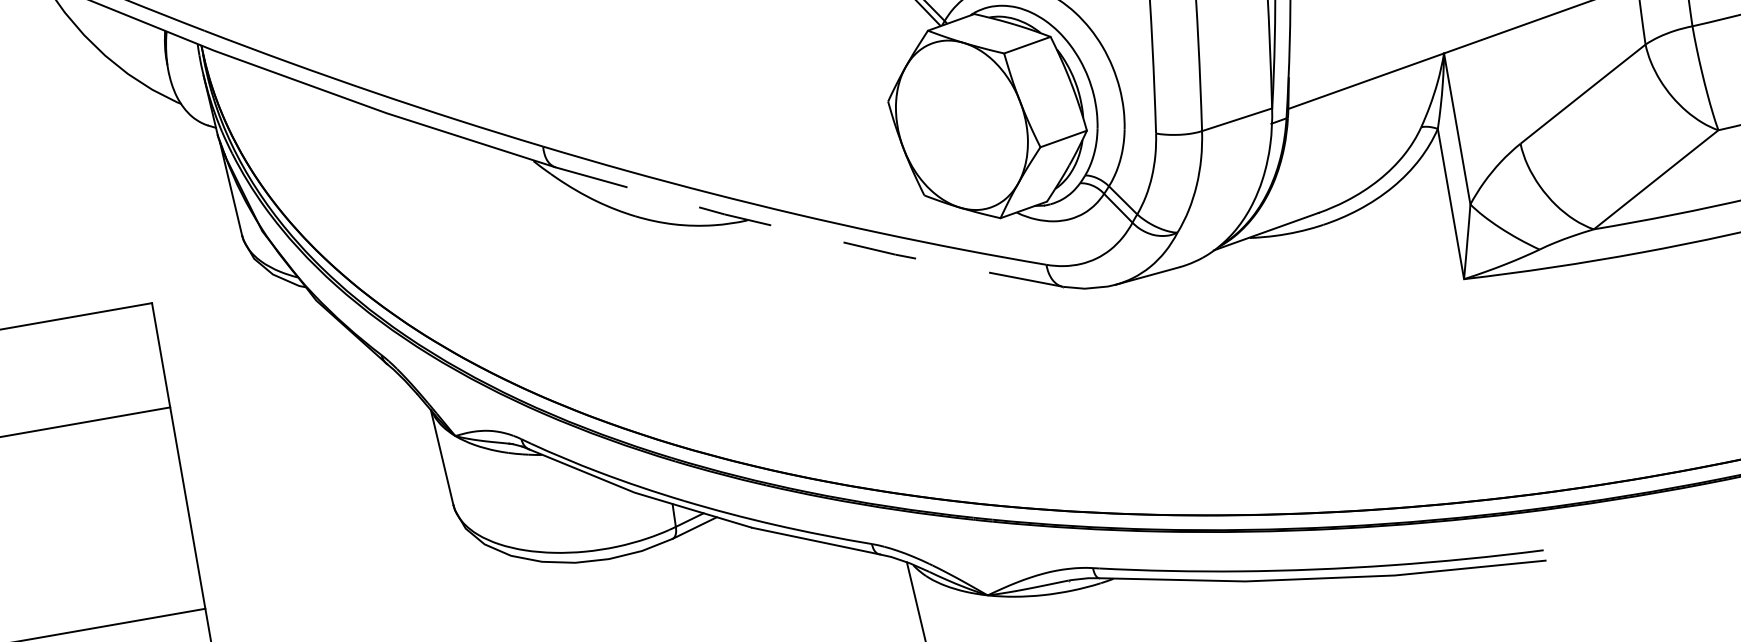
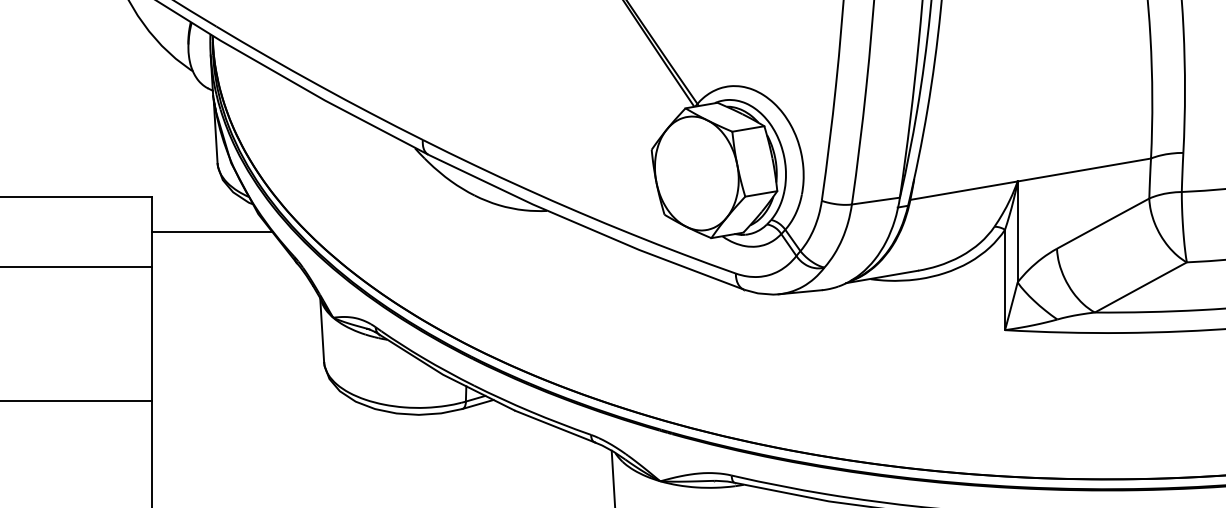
line: (809, 233) -> (585, 226), dashed -> solid
line: (251, 340) -> (211, 232), added

